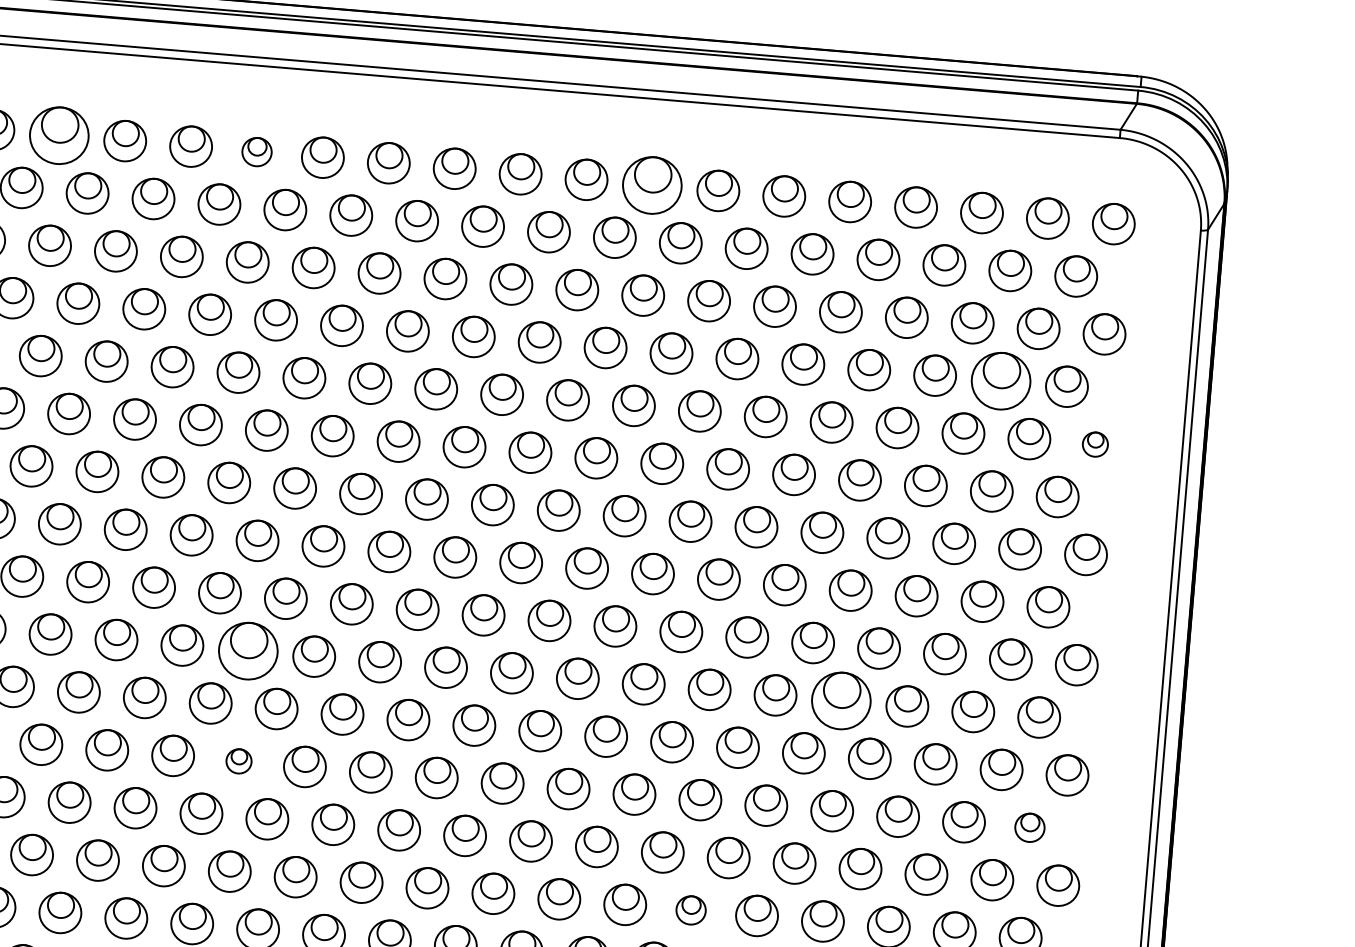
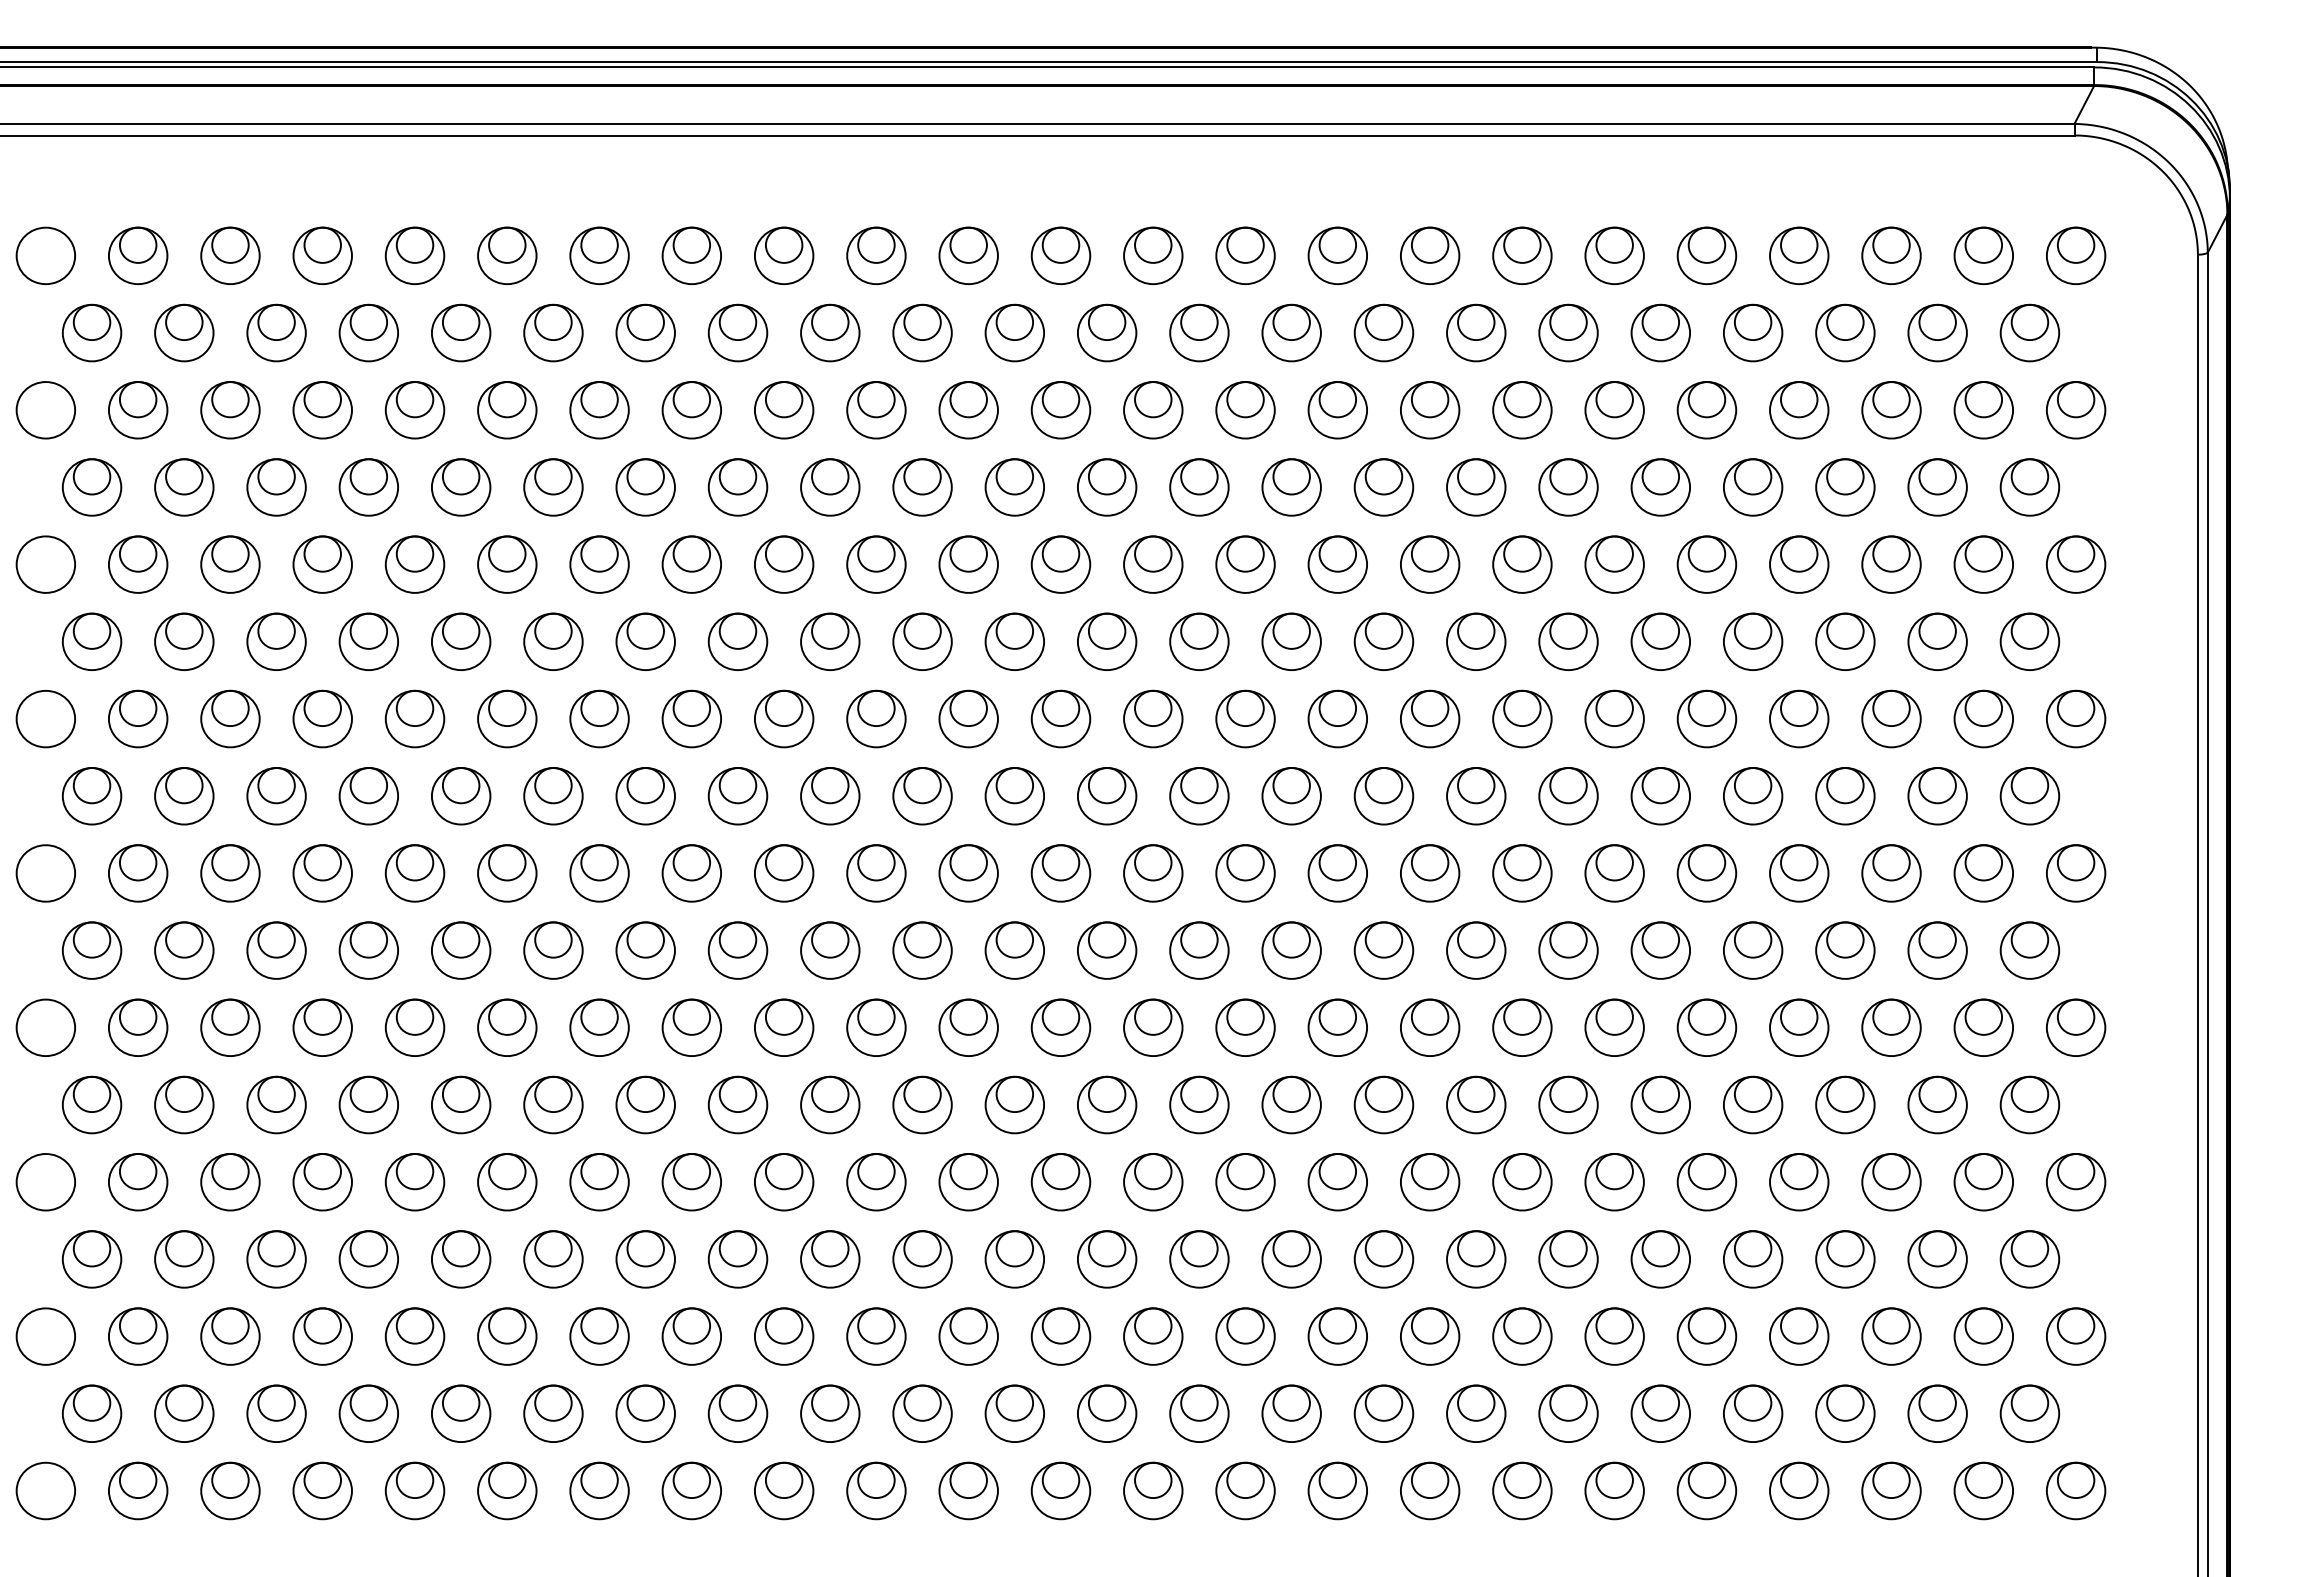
part: (59, 135) -> (599, 255), size x0.71
part: (257, 151) -> (876, 255), size x1.43
part: (652, 185) -> (1430, 255), size x0.71
part: (1000, 381) -> (1937, 487), size x0.71
part: (1095, 444) -> (2076, 564), size x1.67
part: (248, 651) -> (922, 950), size x0.71
part: (841, 700) -> (1753, 950), size x0.71
part: (239, 761) -> (922, 1104), size x1.67
part: (1029, 827) -> (2029, 1104), size x1.43
part: (691, 910) -> (1568, 1259), size x1.43

